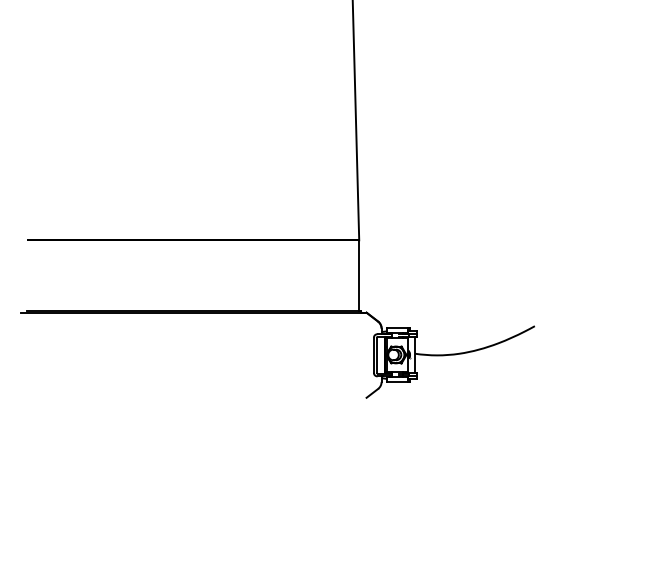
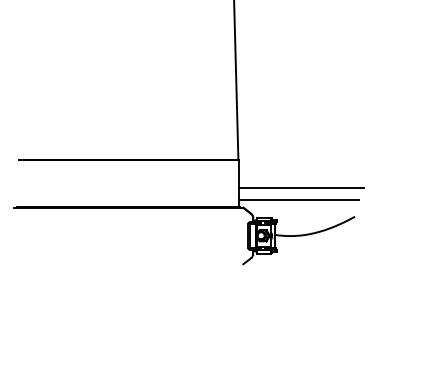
line: (454, 282) -> (301, 187), added
line: (449, 301) -> (298, 200), added

